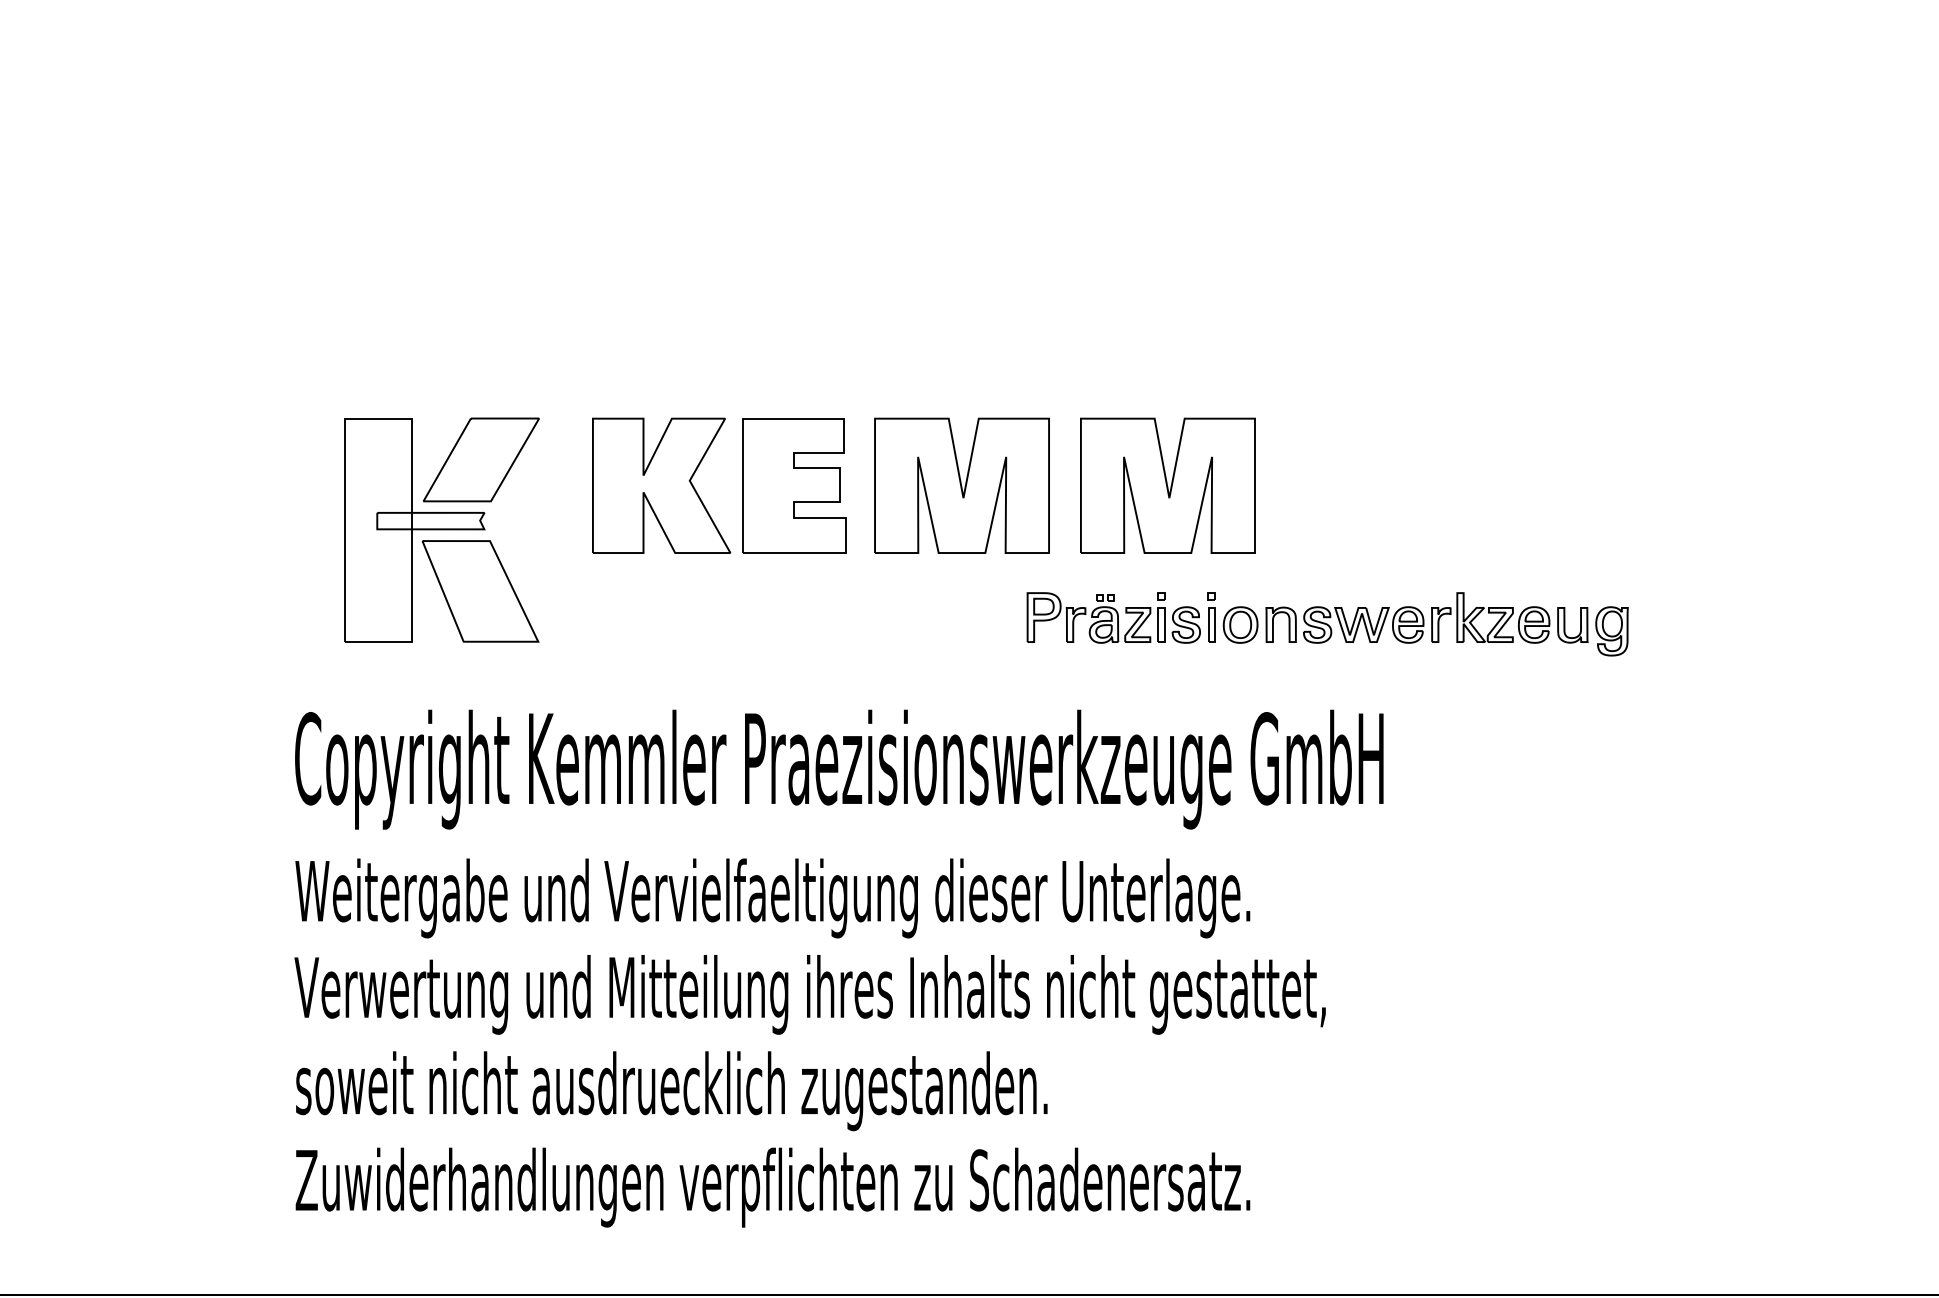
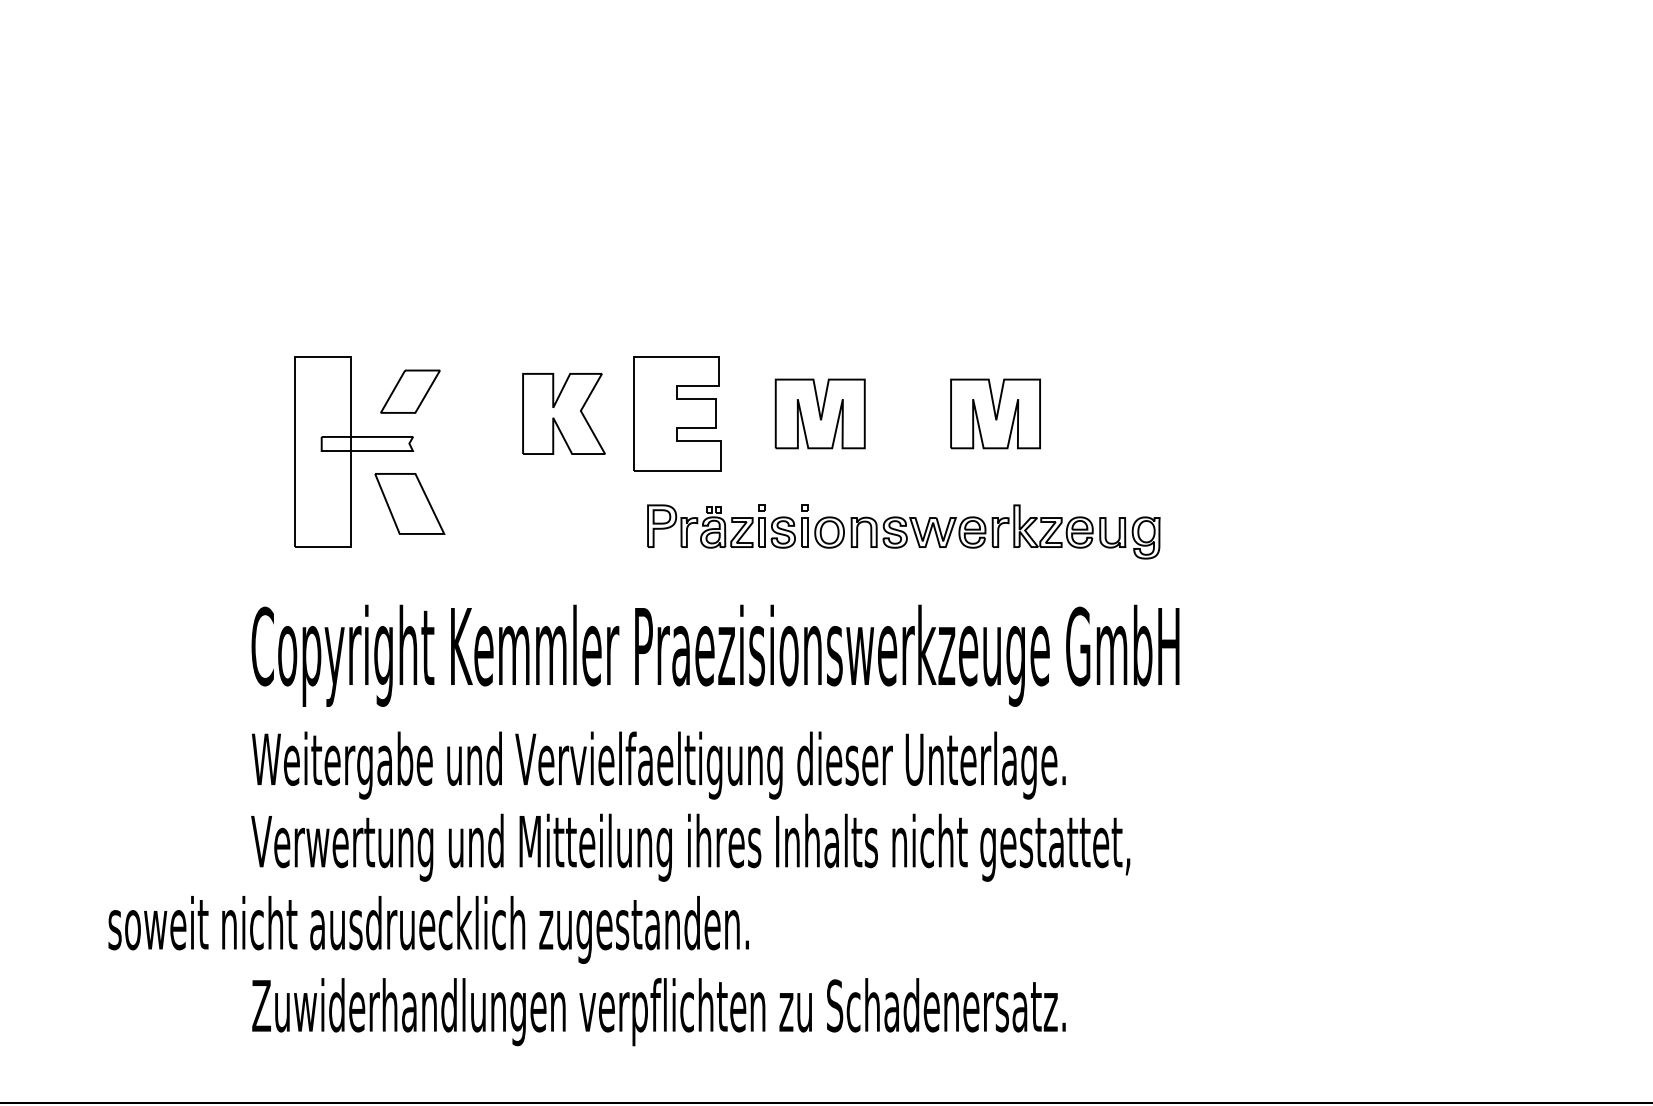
part: (481, 459) -> (410, 391), size x0.6
part: (660, 485) -> (563, 413), size x0.7
part: (962, 485) -> (820, 413), size x0.6
part: (1167, 485) -> (995, 413), size x0.6
part: (480, 590) -> (409, 503), size x0.7
part: (1327, 623) -> (903, 531), moved
text: (671, 1090) -> (428, 929), moved

